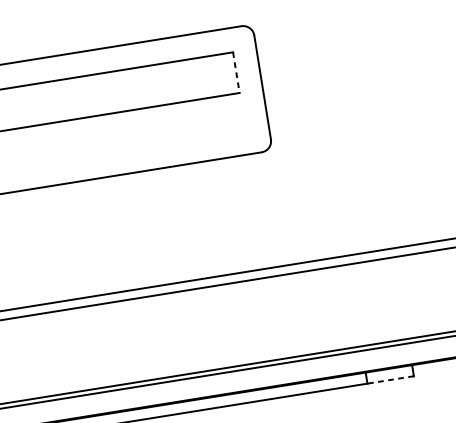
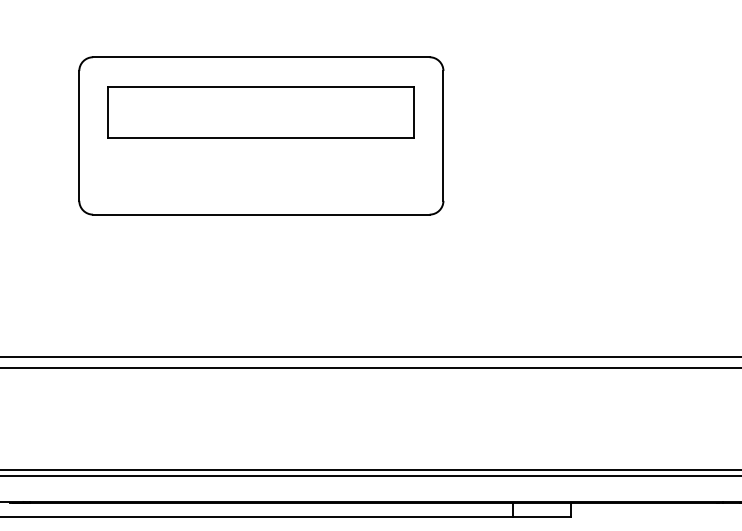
line: (236, 73) -> (414, 113), dashed -> solid
line: (390, 379) -> (542, 516), dashed -> solid

